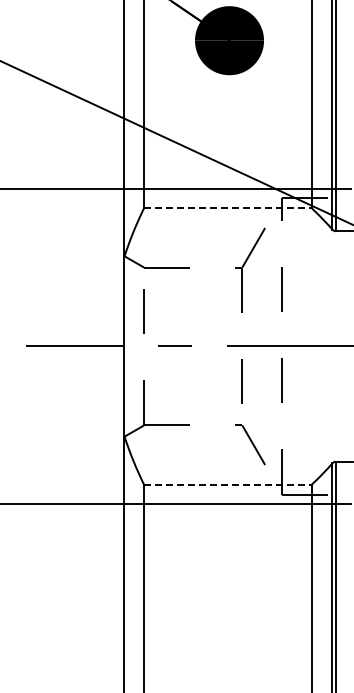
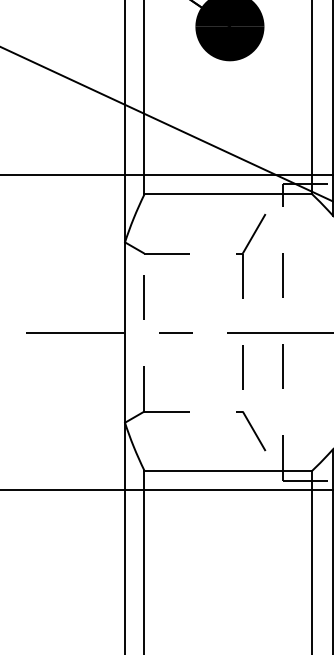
line: (227, 208) -> (227, 194), dashed -> solid
line: (227, 484) -> (227, 470), dashed -> solid

